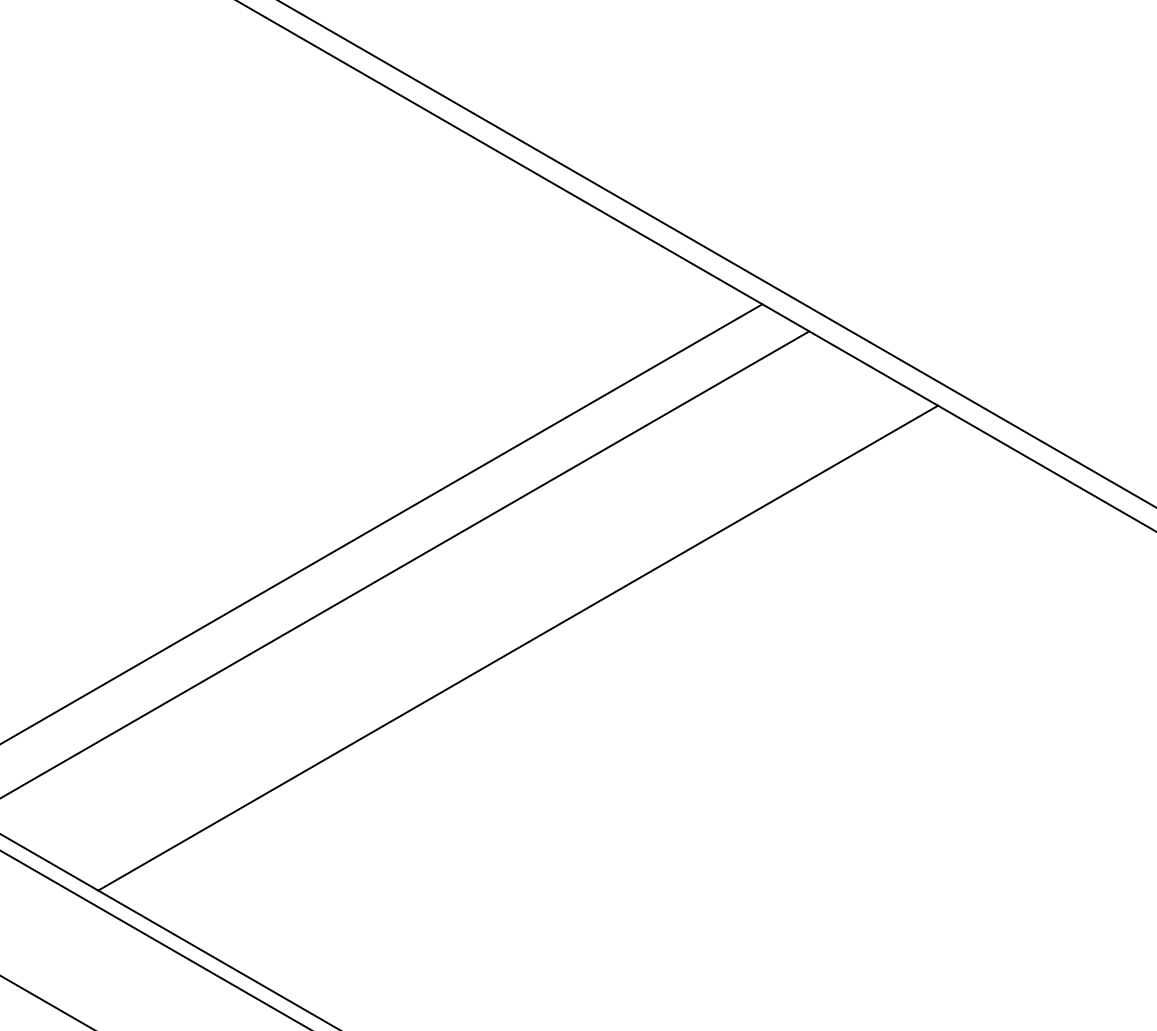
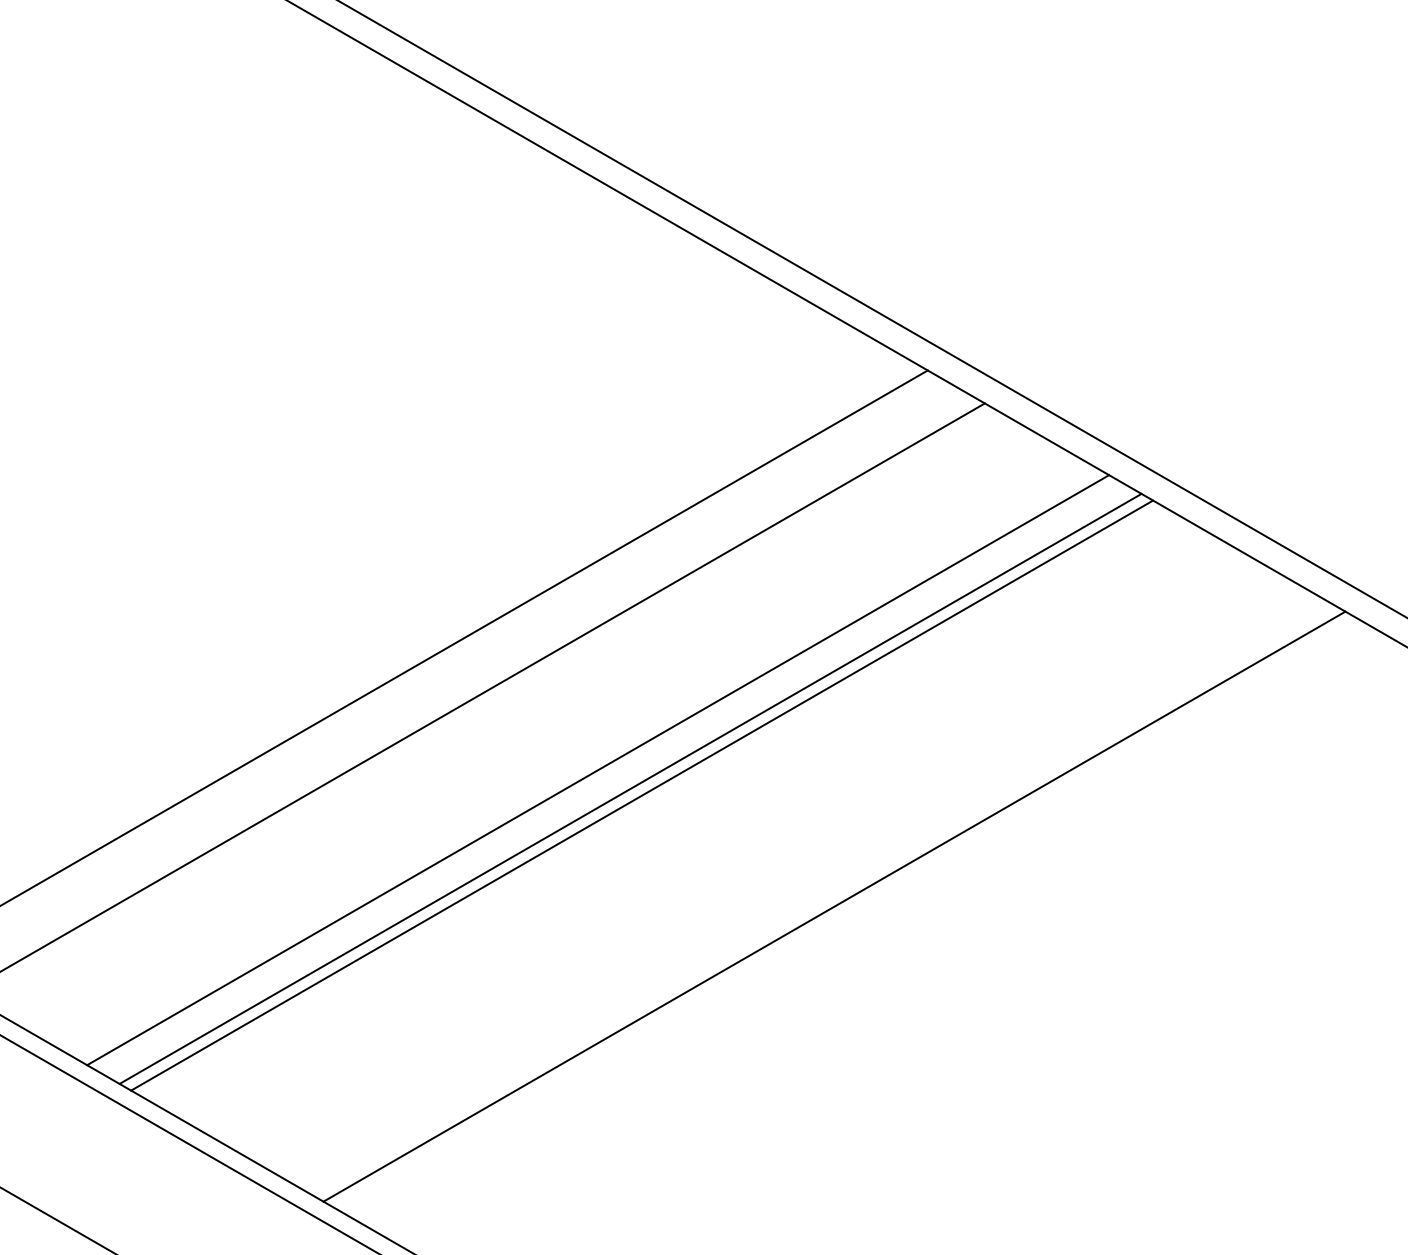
line: (491, 632) -> (598, 769), added
line: (527, 653) -> (641, 795), added
line: (685, 744) -> (834, 906), added

